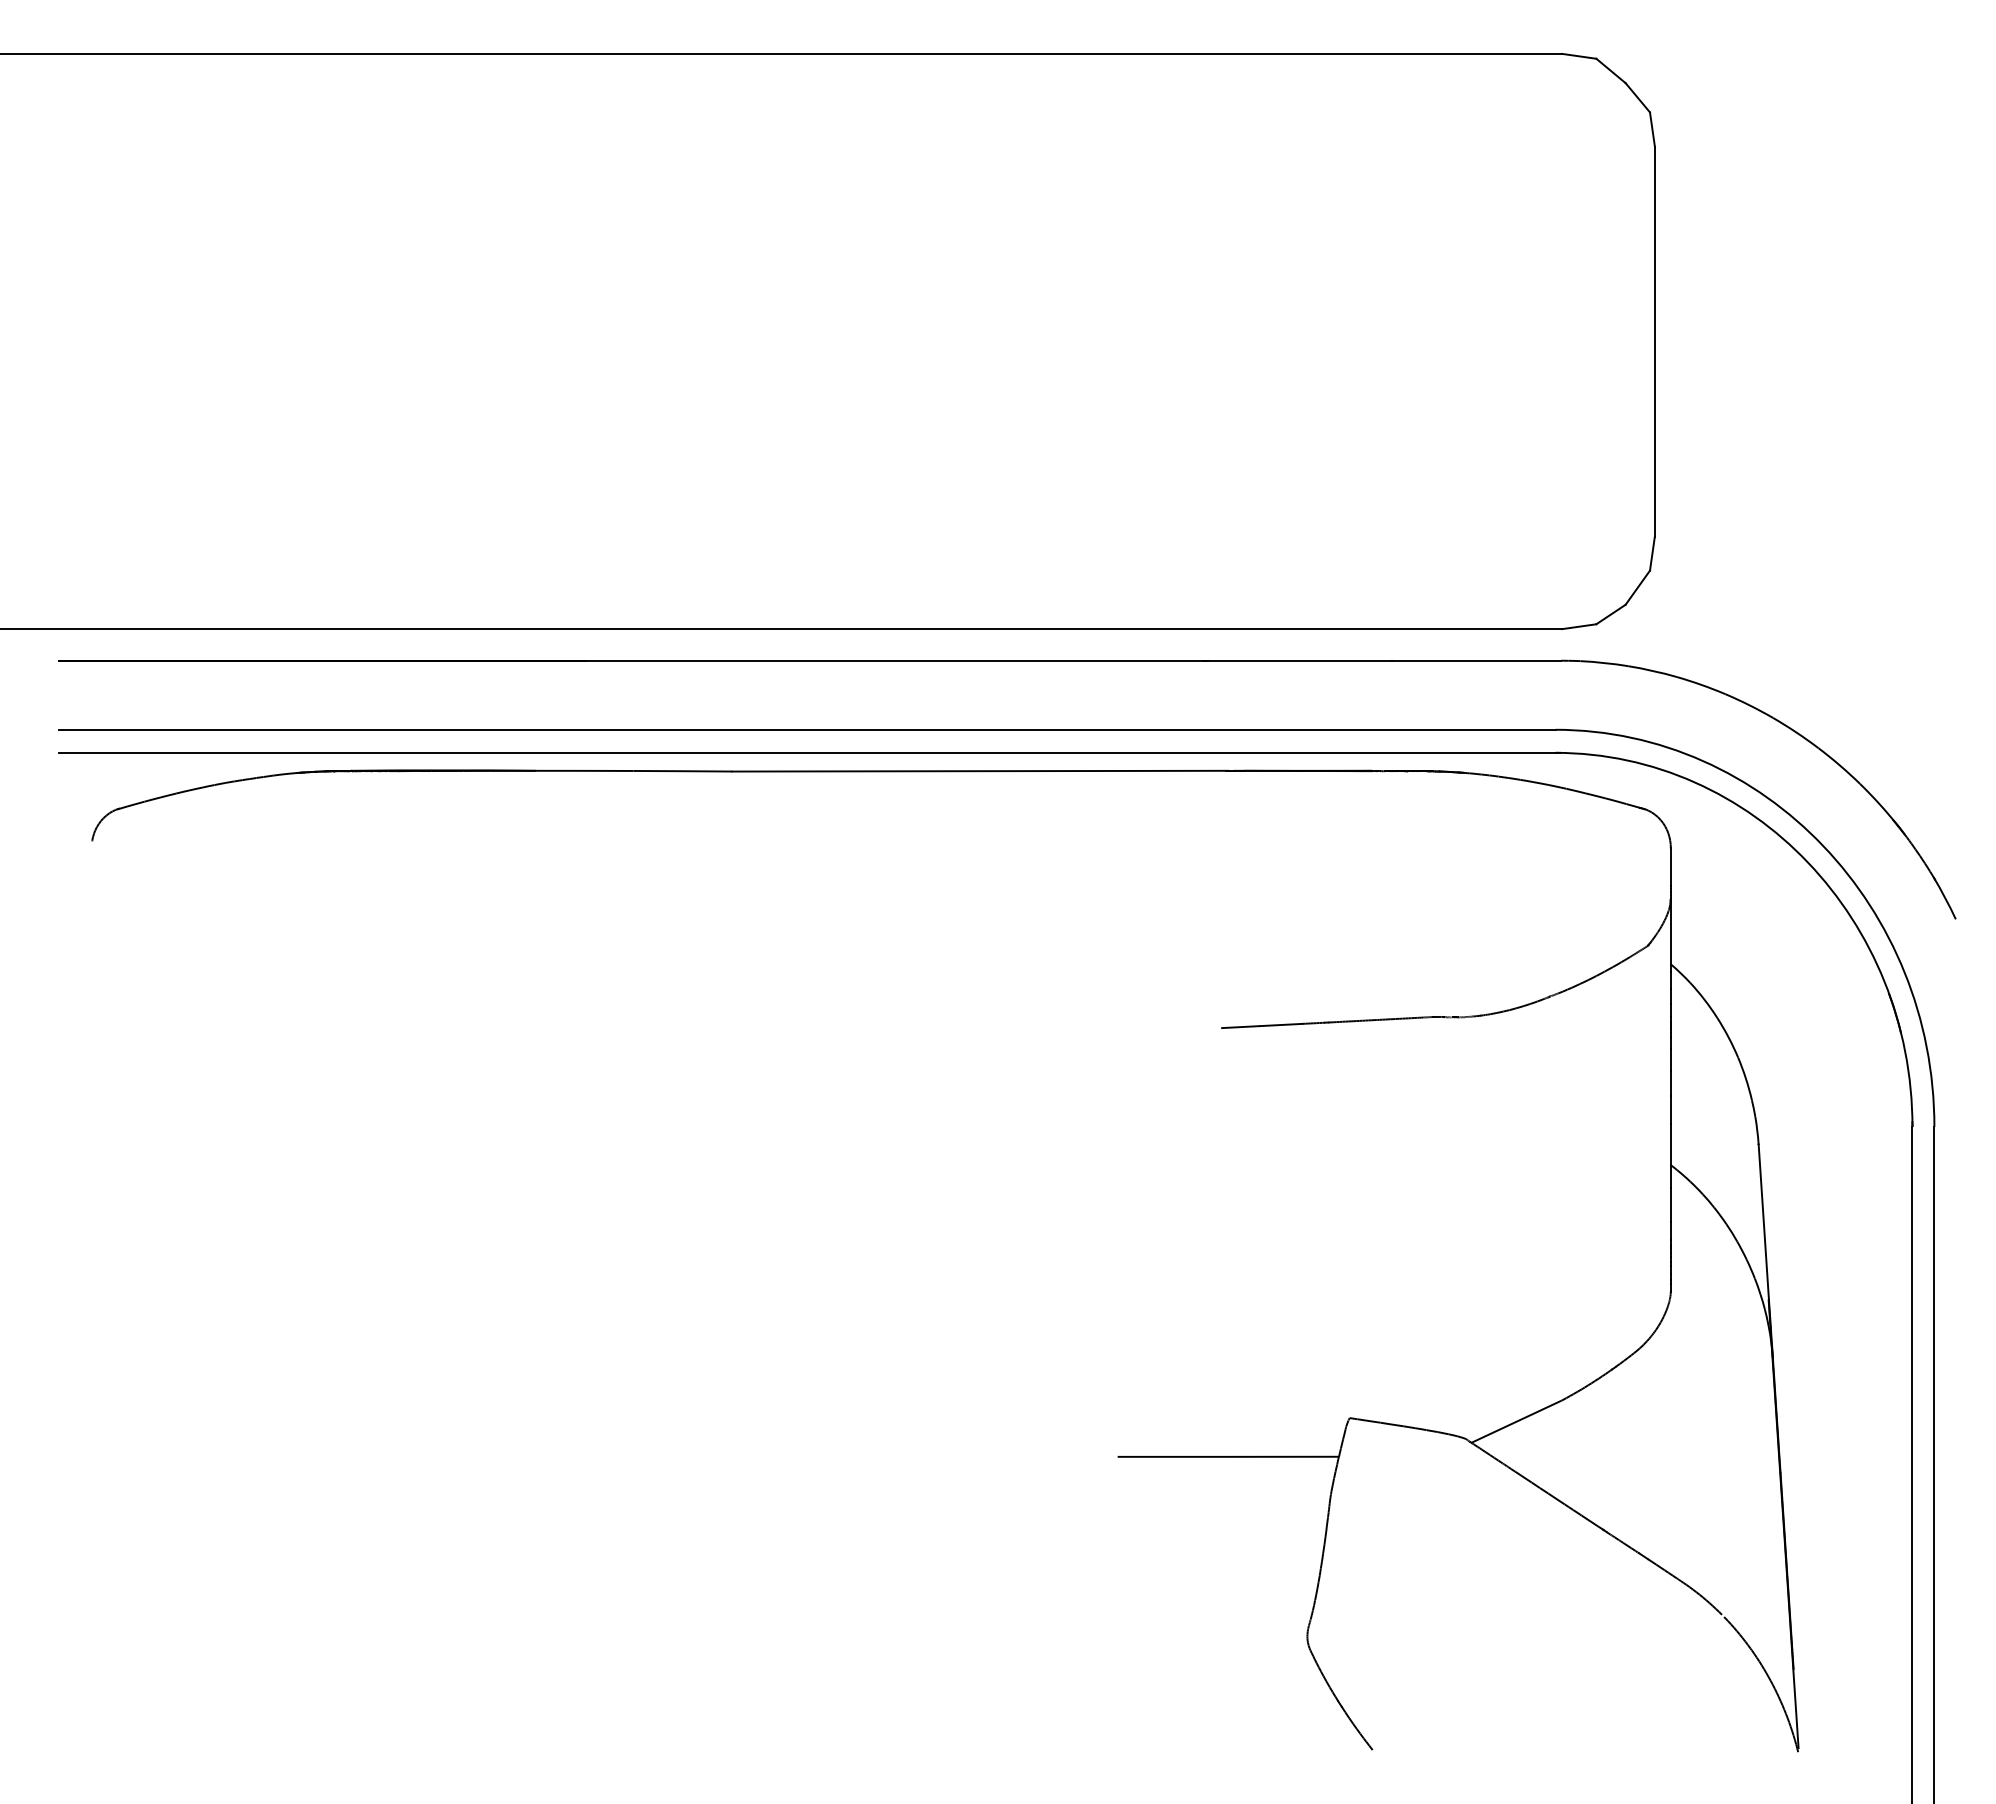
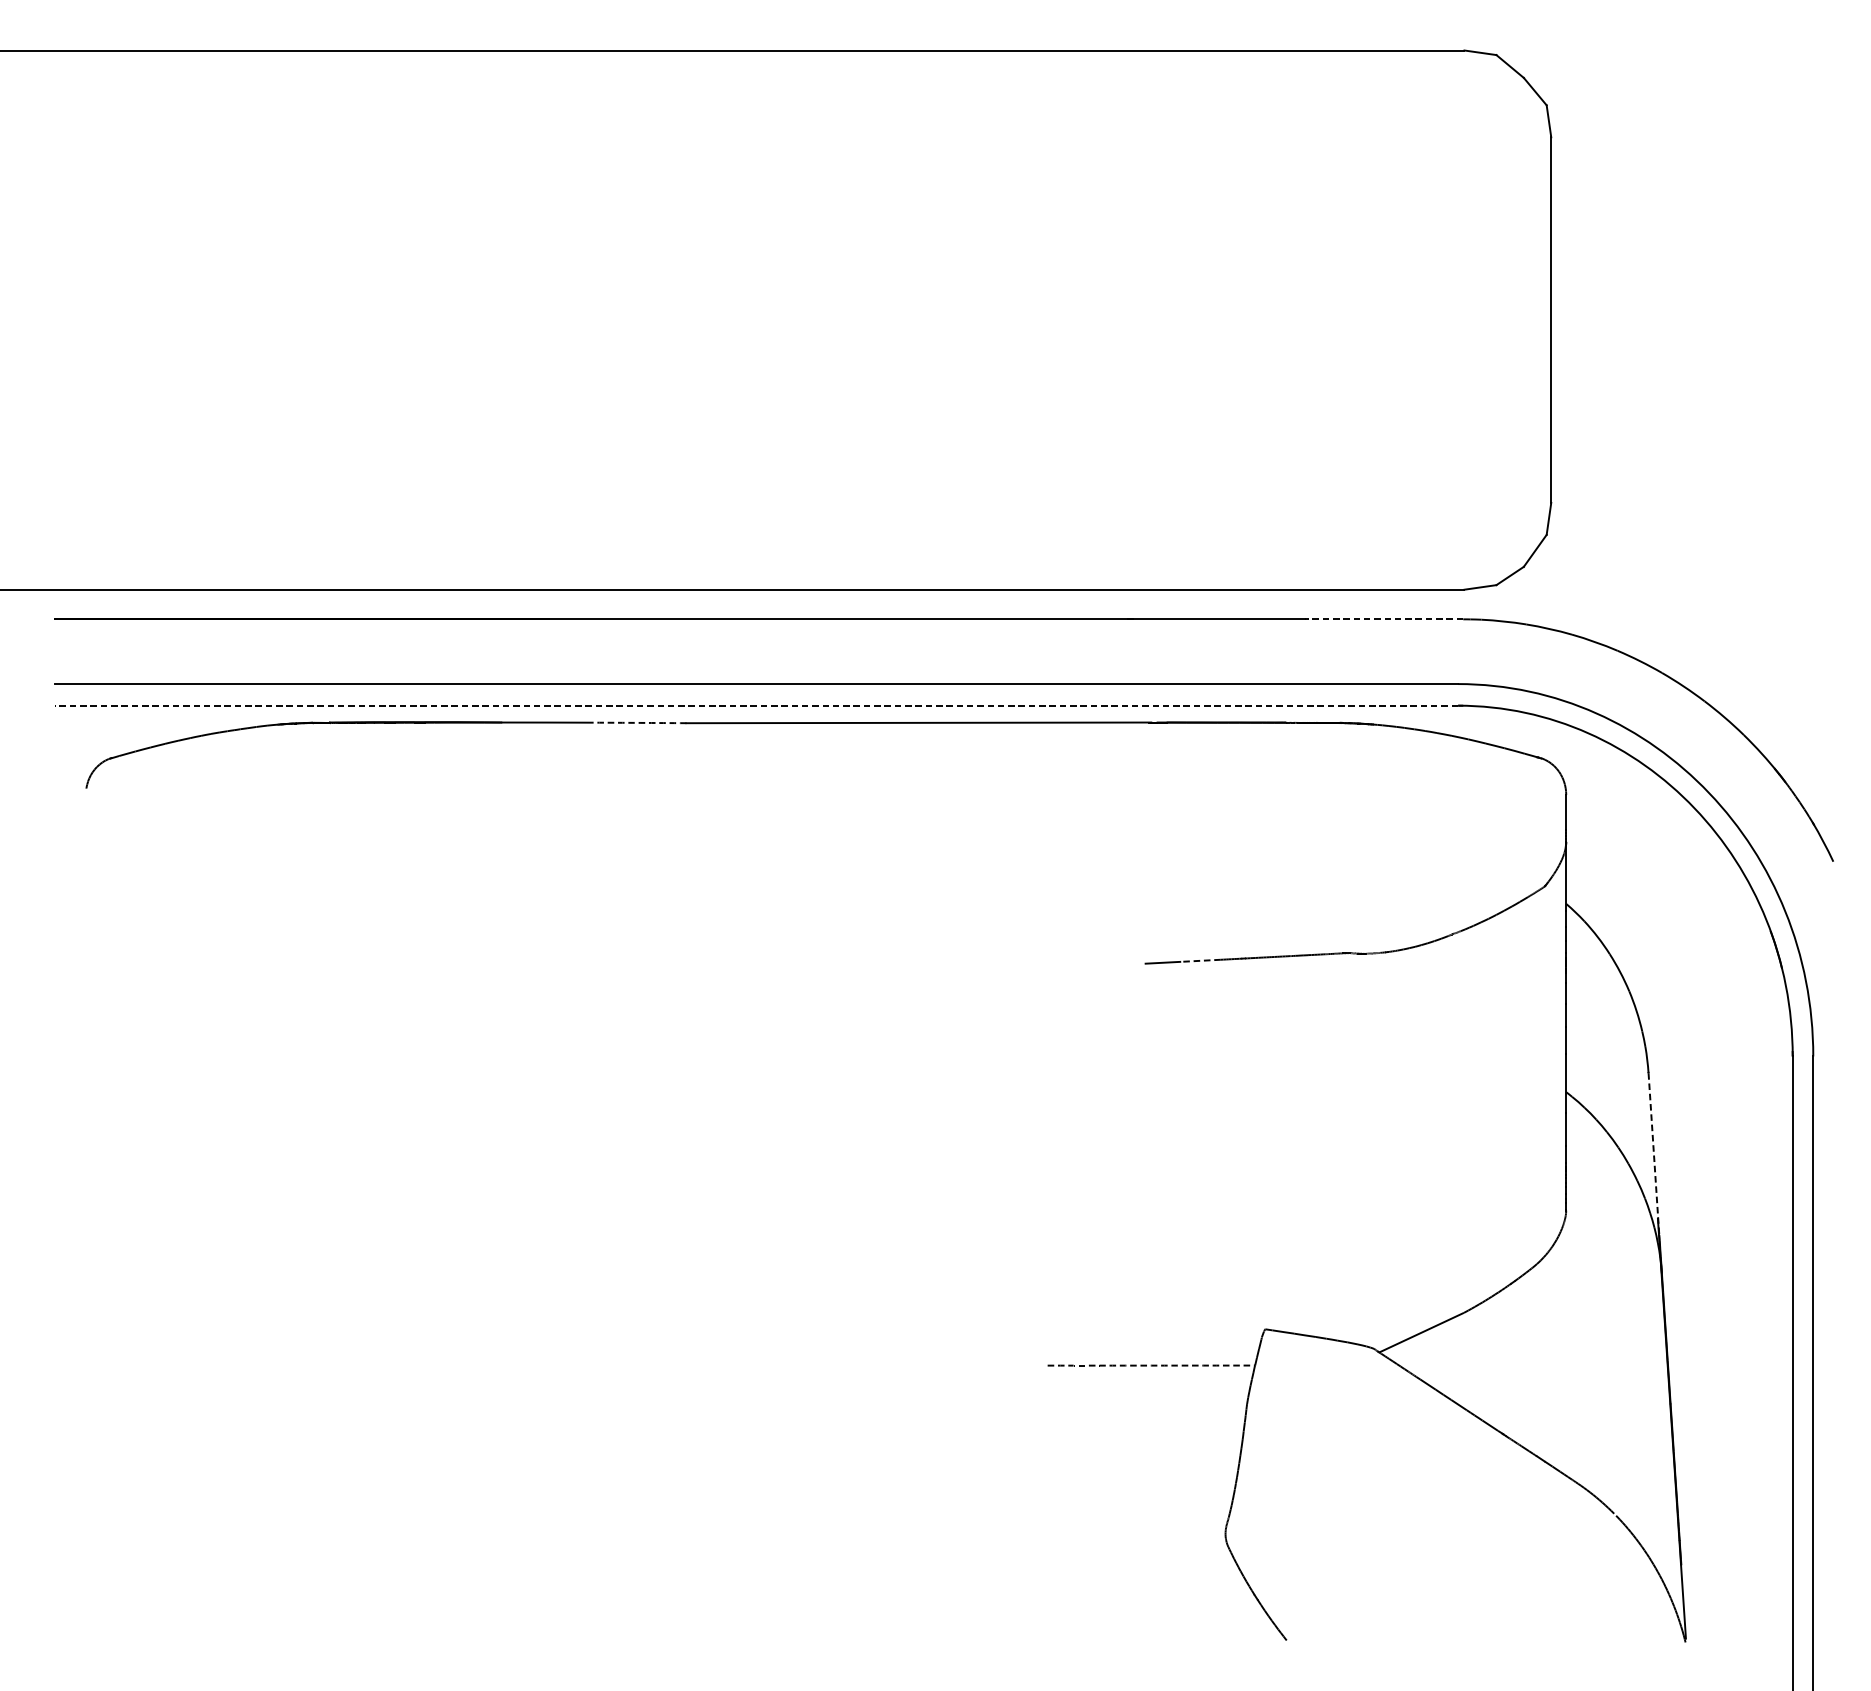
line: (1476, 660) -> (1384, 619), solid -> dashed
line: (806, 752) -> (755, 705), solid -> dashed
arc: (682, 771) -> (639, 723), solid -> dashed
line: (1280, 1025) -> (1200, 961), solid -> dashed
line: (1764, 1231) -> (1654, 1154), solid -> dashed
arc: (1228, 1456) -> (1151, 1365), solid -> dashed

